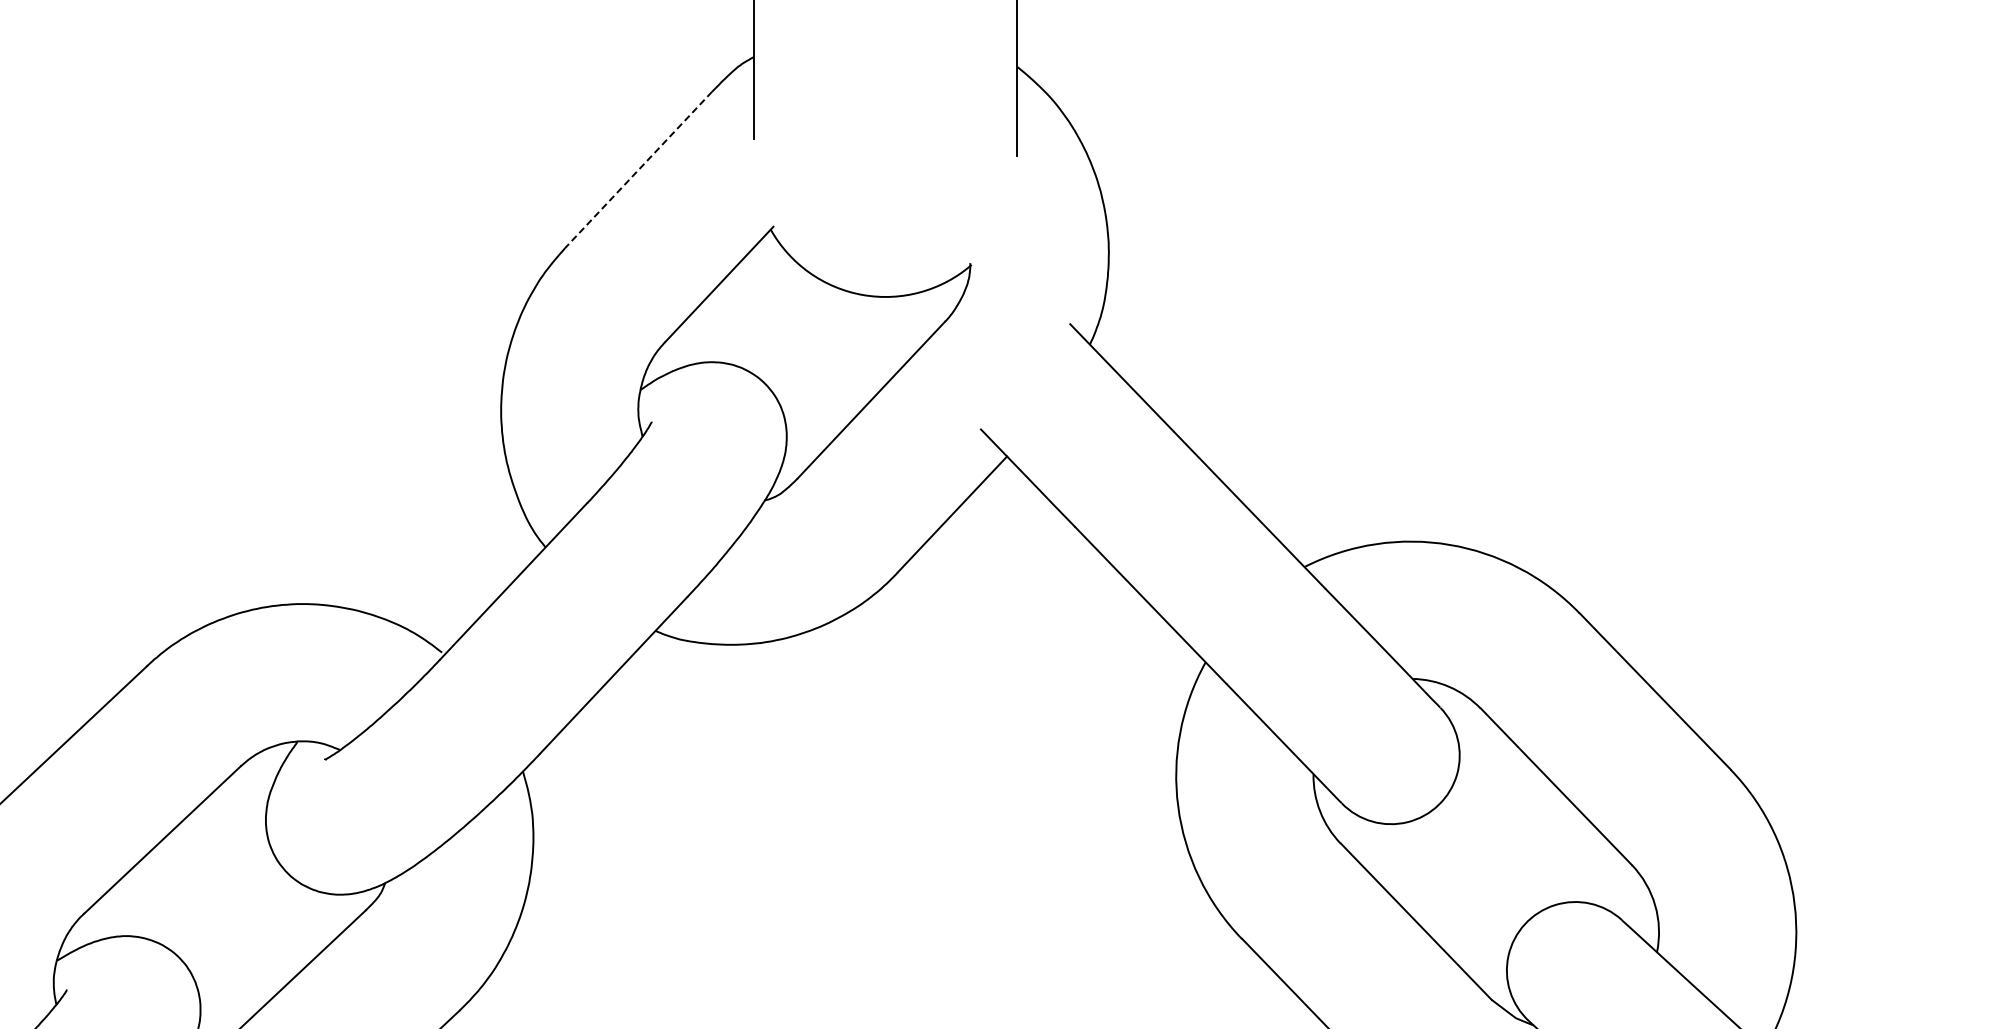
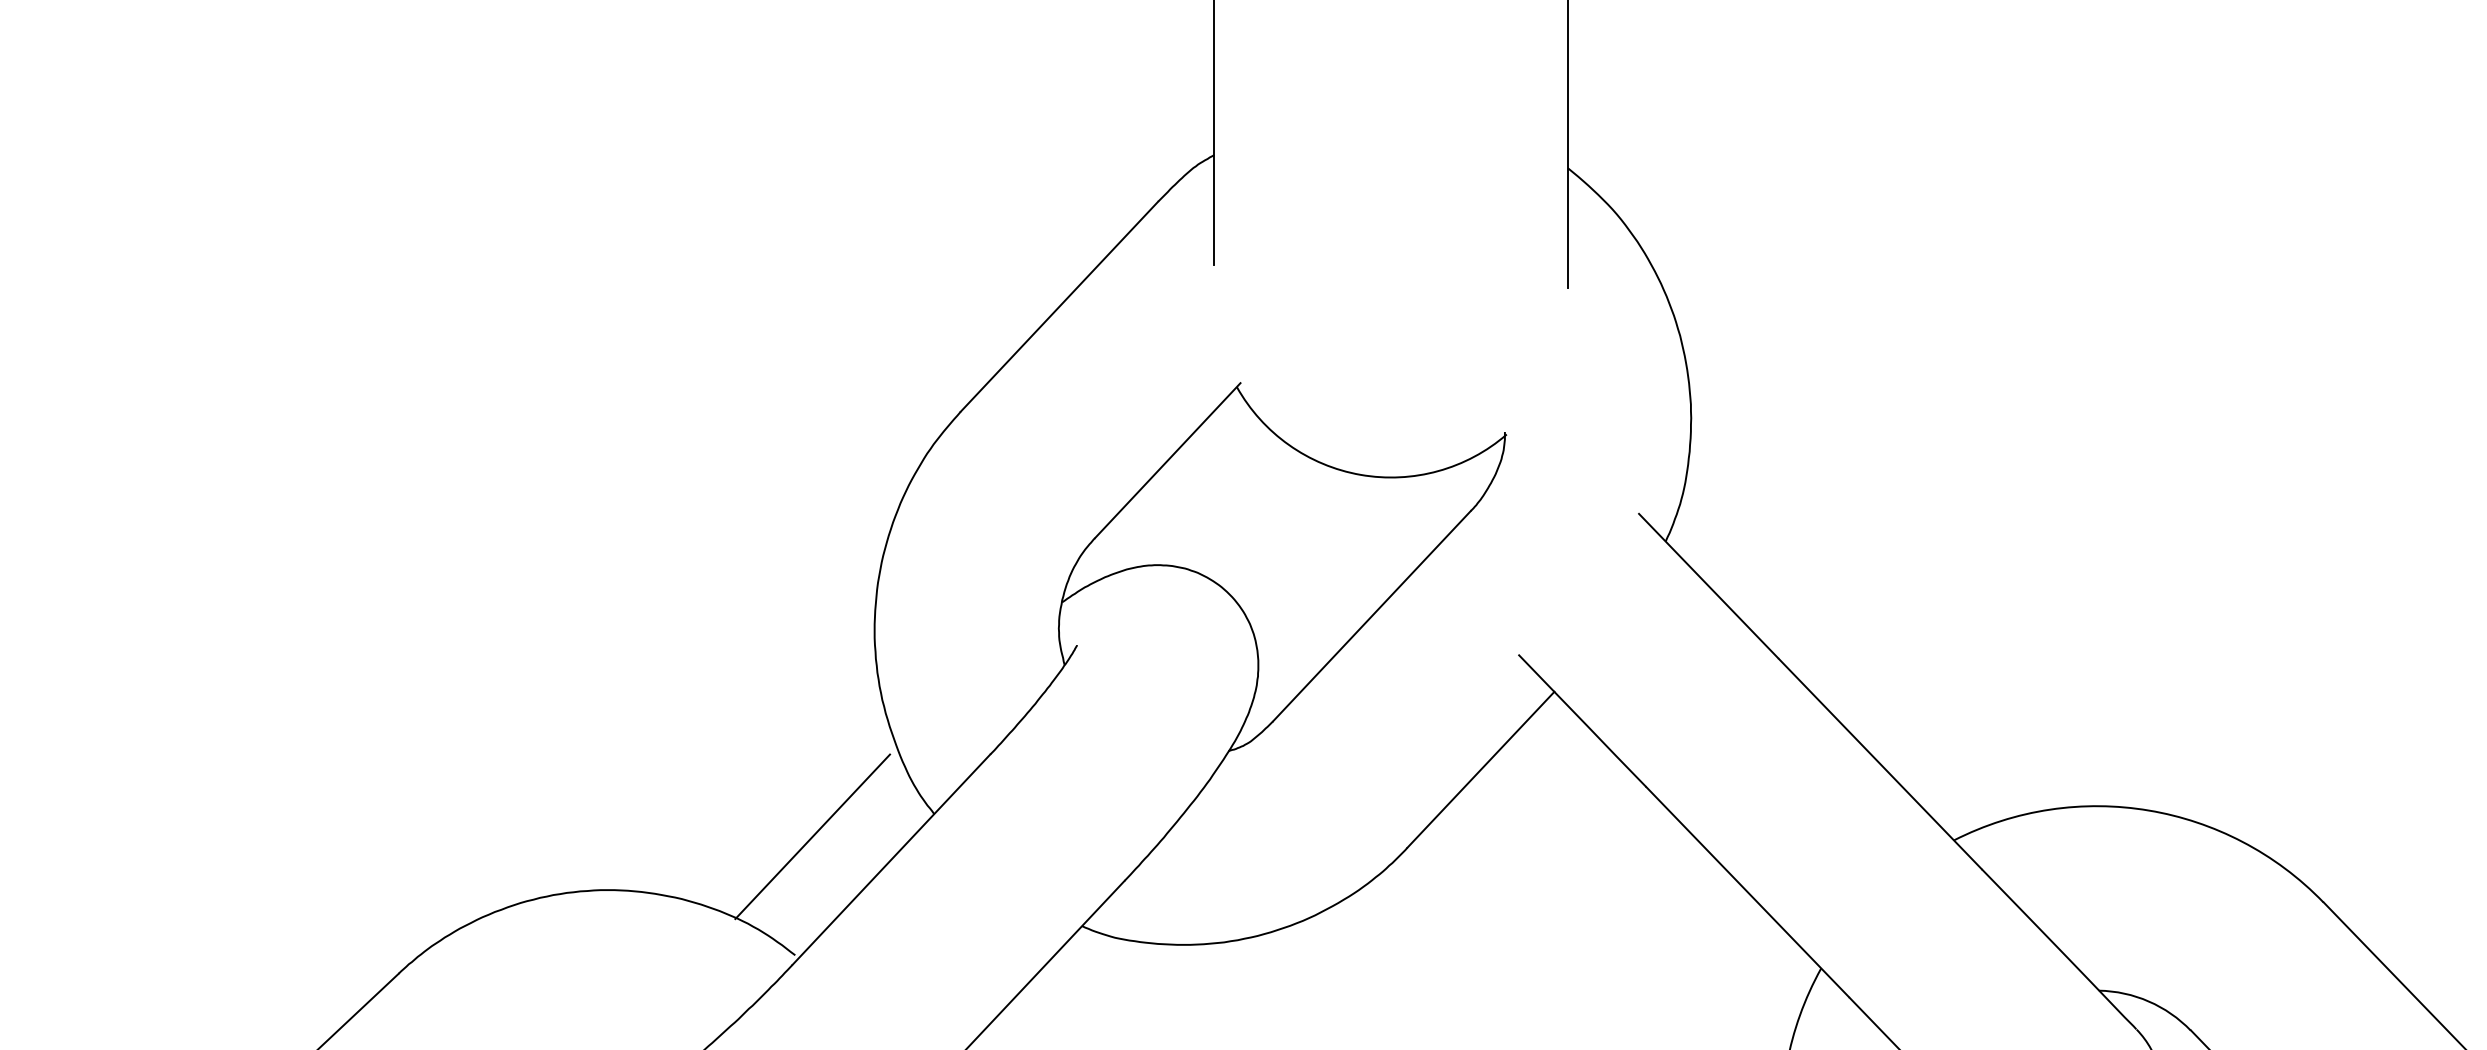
line: (638, 170) -> (1059, 307), dashed -> solid
line: (454, 564) -> (811, 836), added

